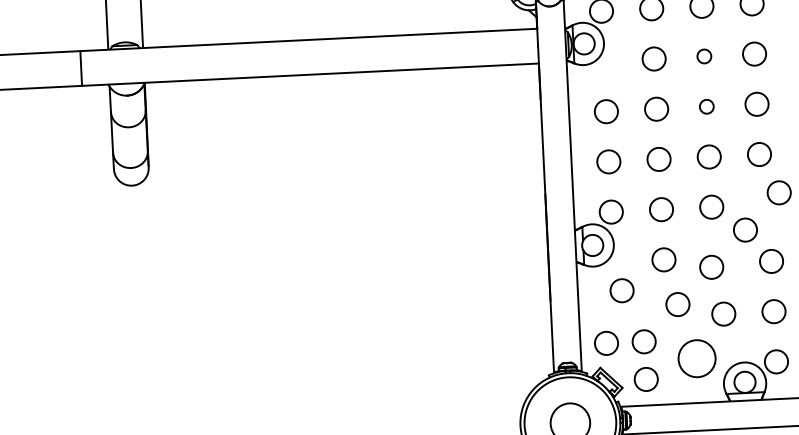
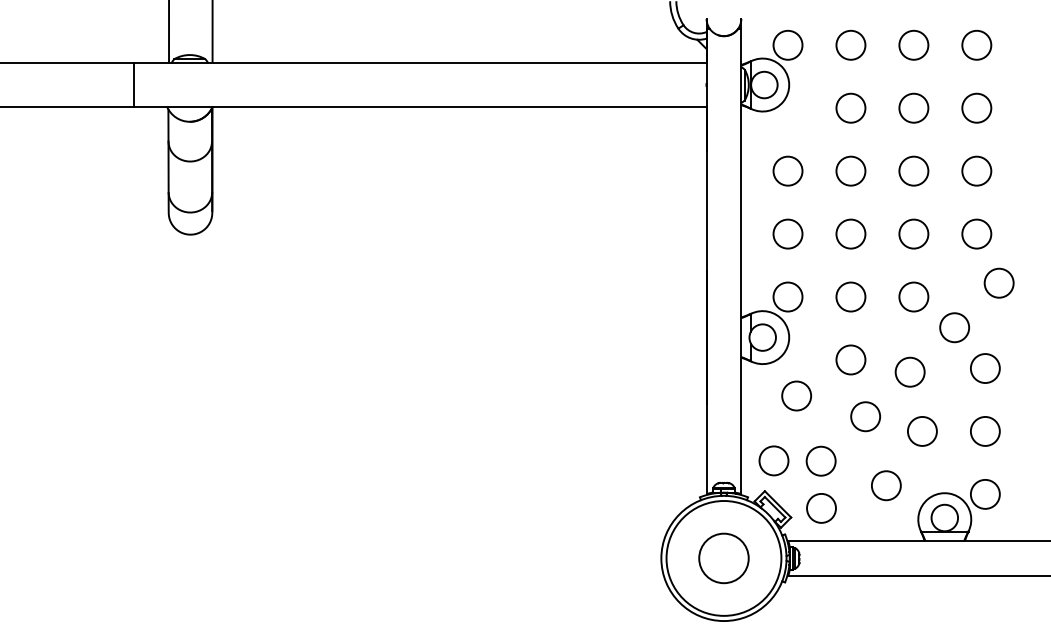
circle: (704, 55) -> (913, 107), size x1.67
circle: (706, 106) -> (913, 170), size x1.67
circle: (697, 358) -> (886, 485), size x0.62

